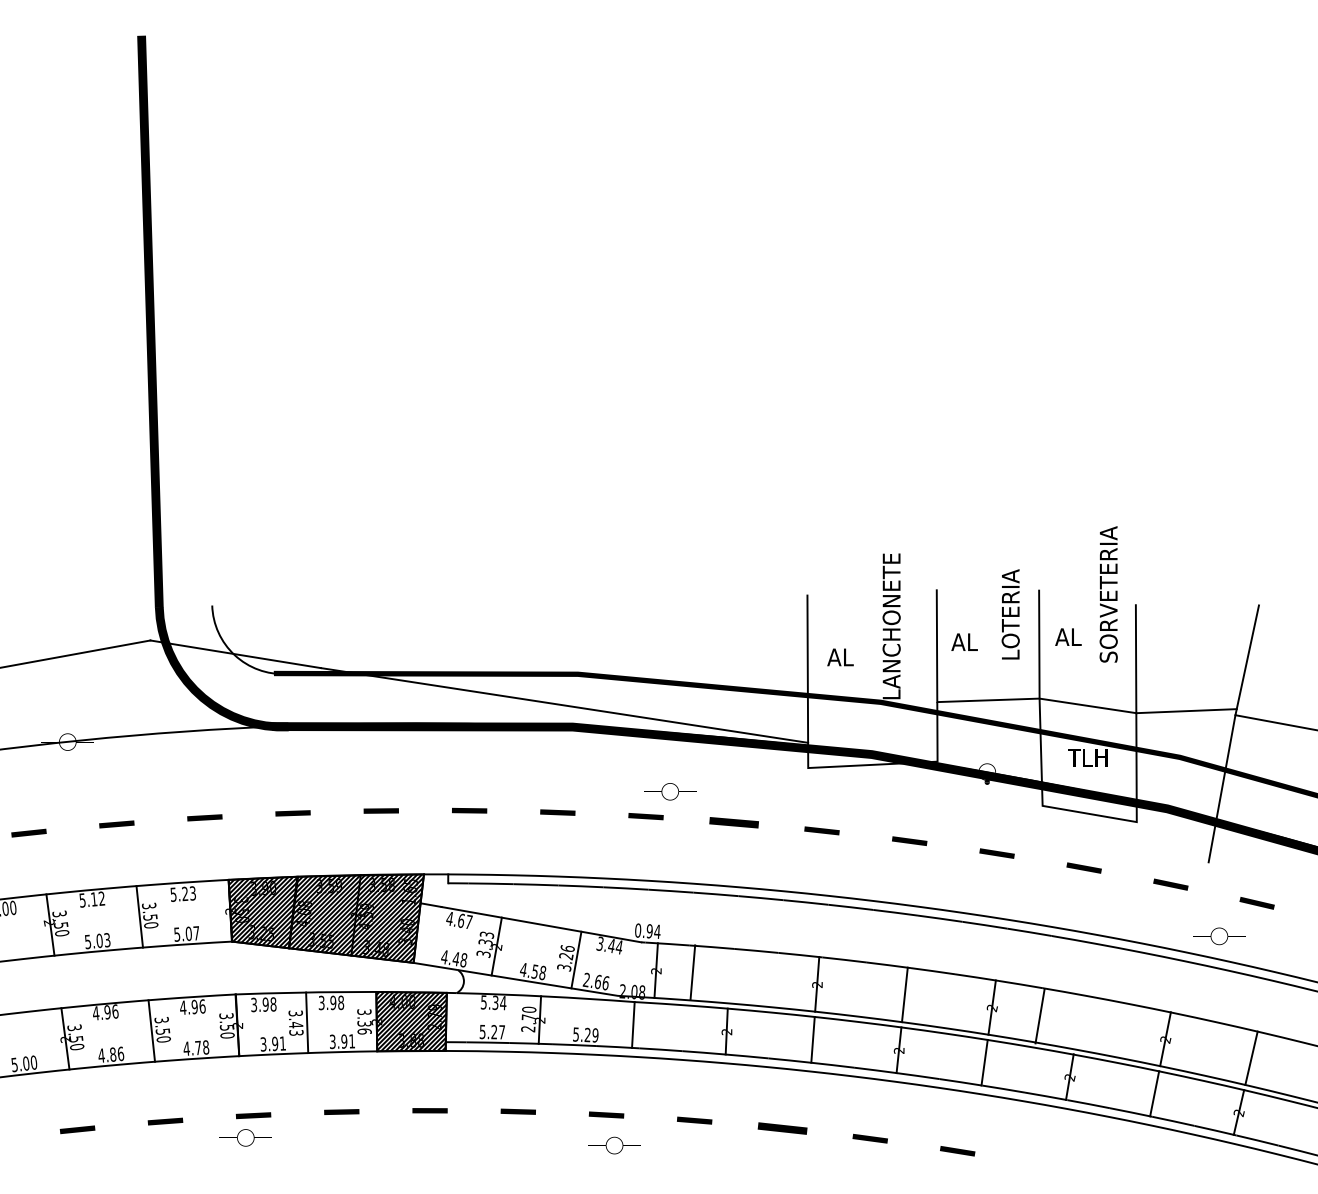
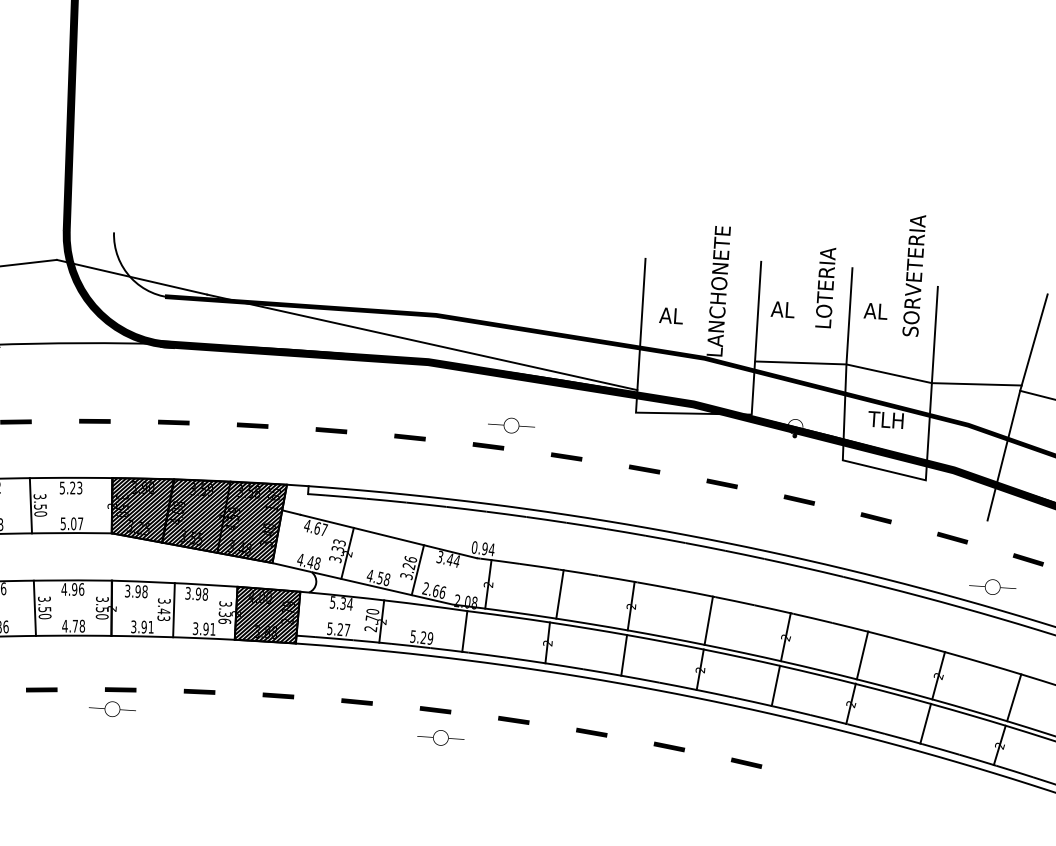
part: (733, 822) -> (566, 456), size x0.71
line: (692, 972) -> (559, 594), moved
line: (1039, 1016) -> (861, 655), moved
part: (782, 1128) -> (591, 732), size x0.71

